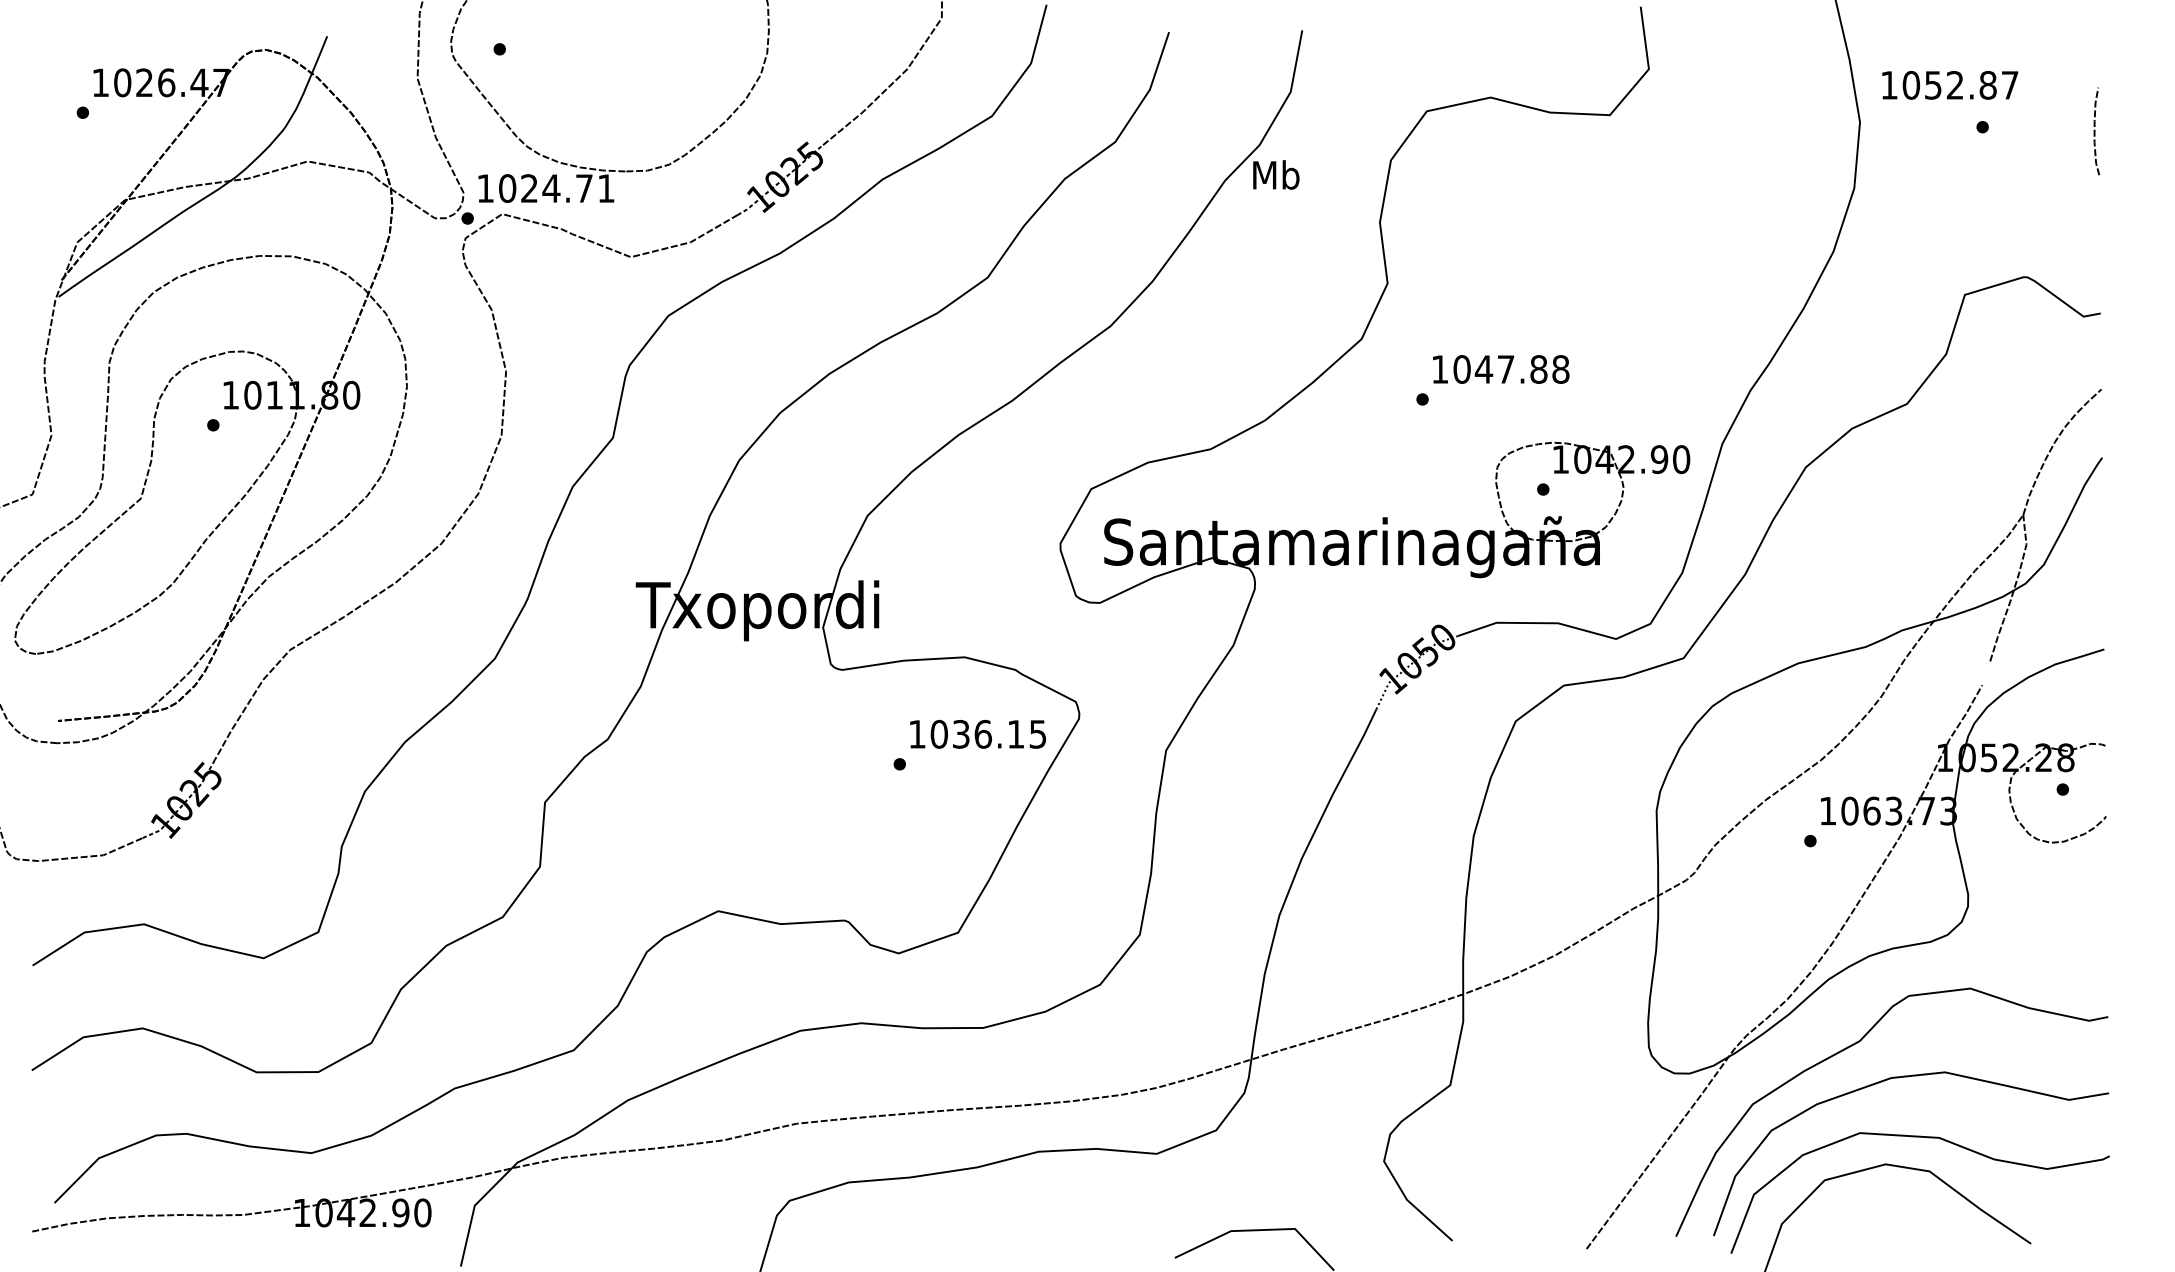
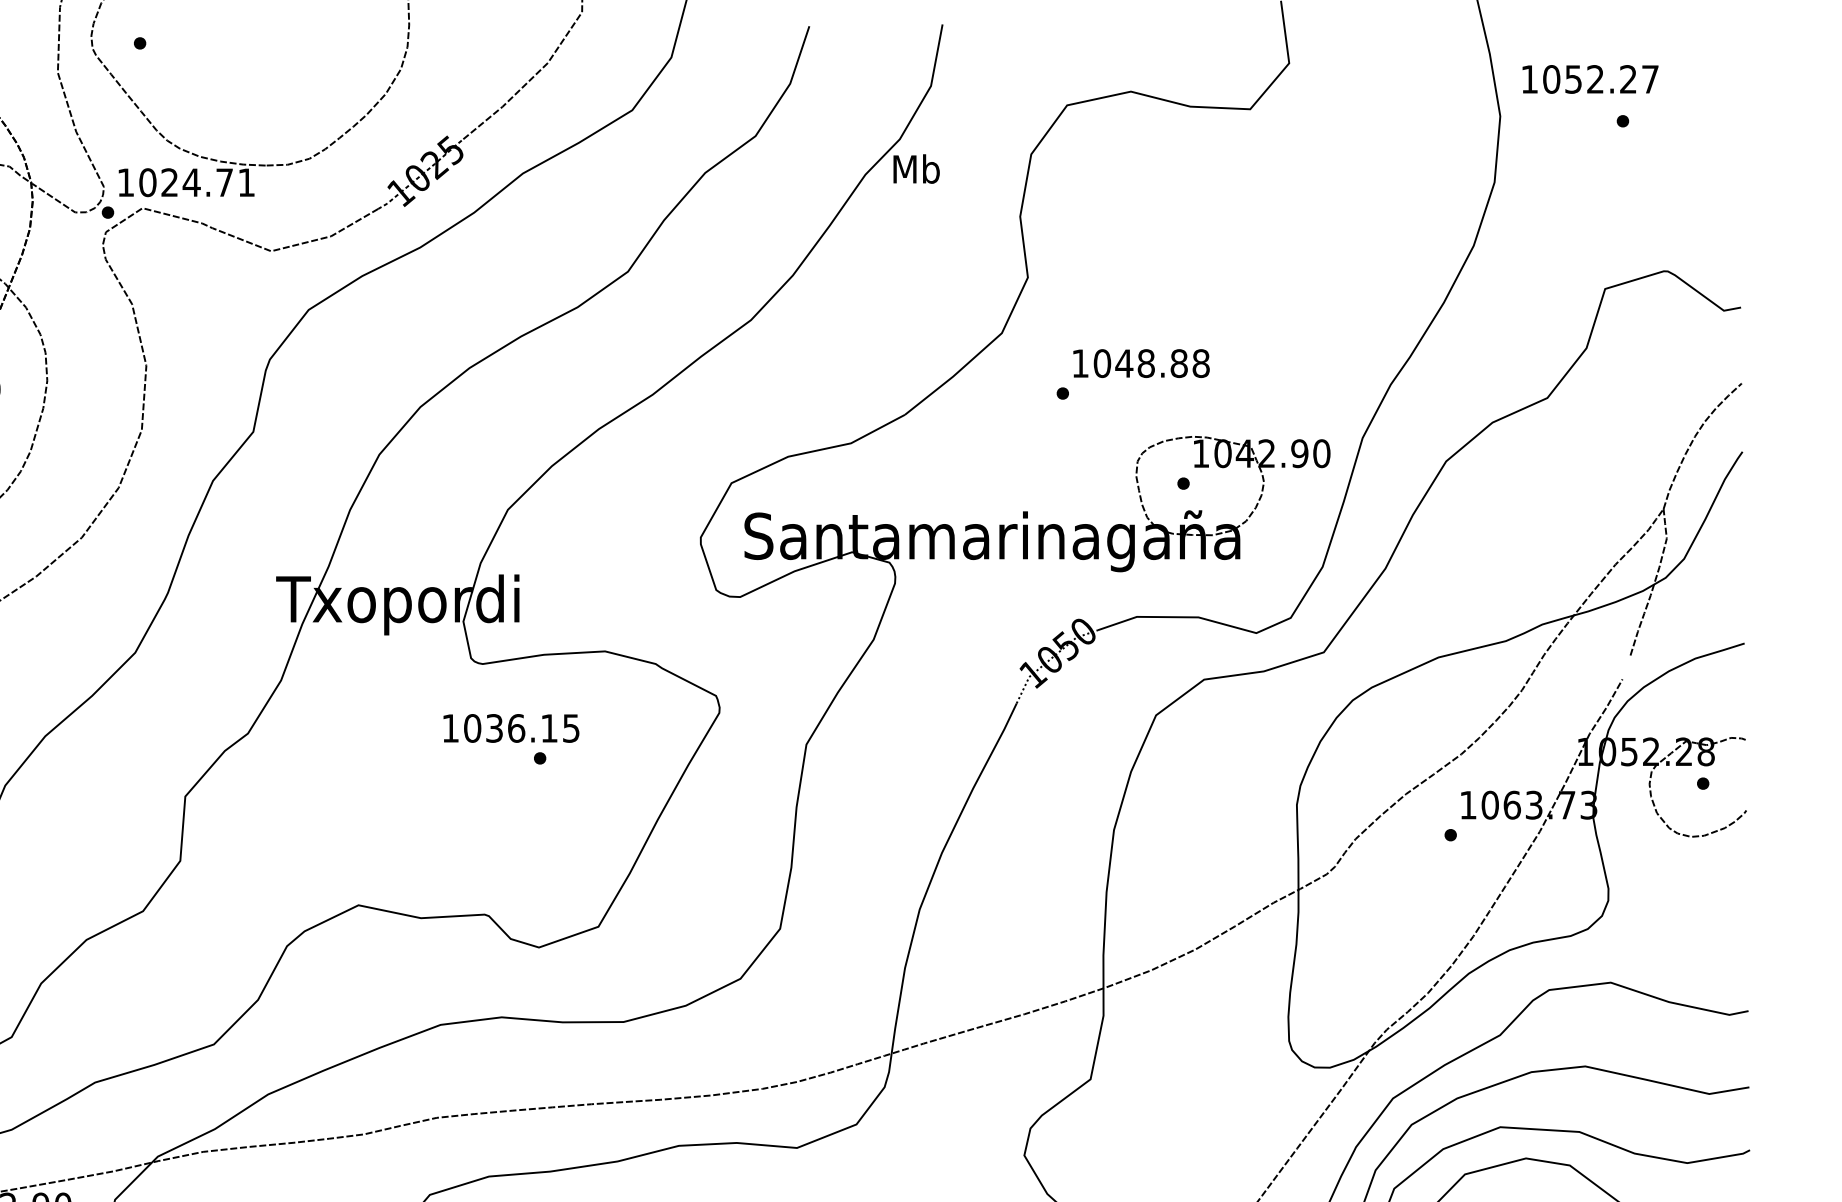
text: (1987, 85) -> (1627, 79), 1052.87 -> 1052.27
curve: (2095, 131) -> (1735, 125), removed
text: (1505, 369) -> (1145, 363), 1047.88 -> 1048.88
text: (977, 734) -> (510, 728), moved

